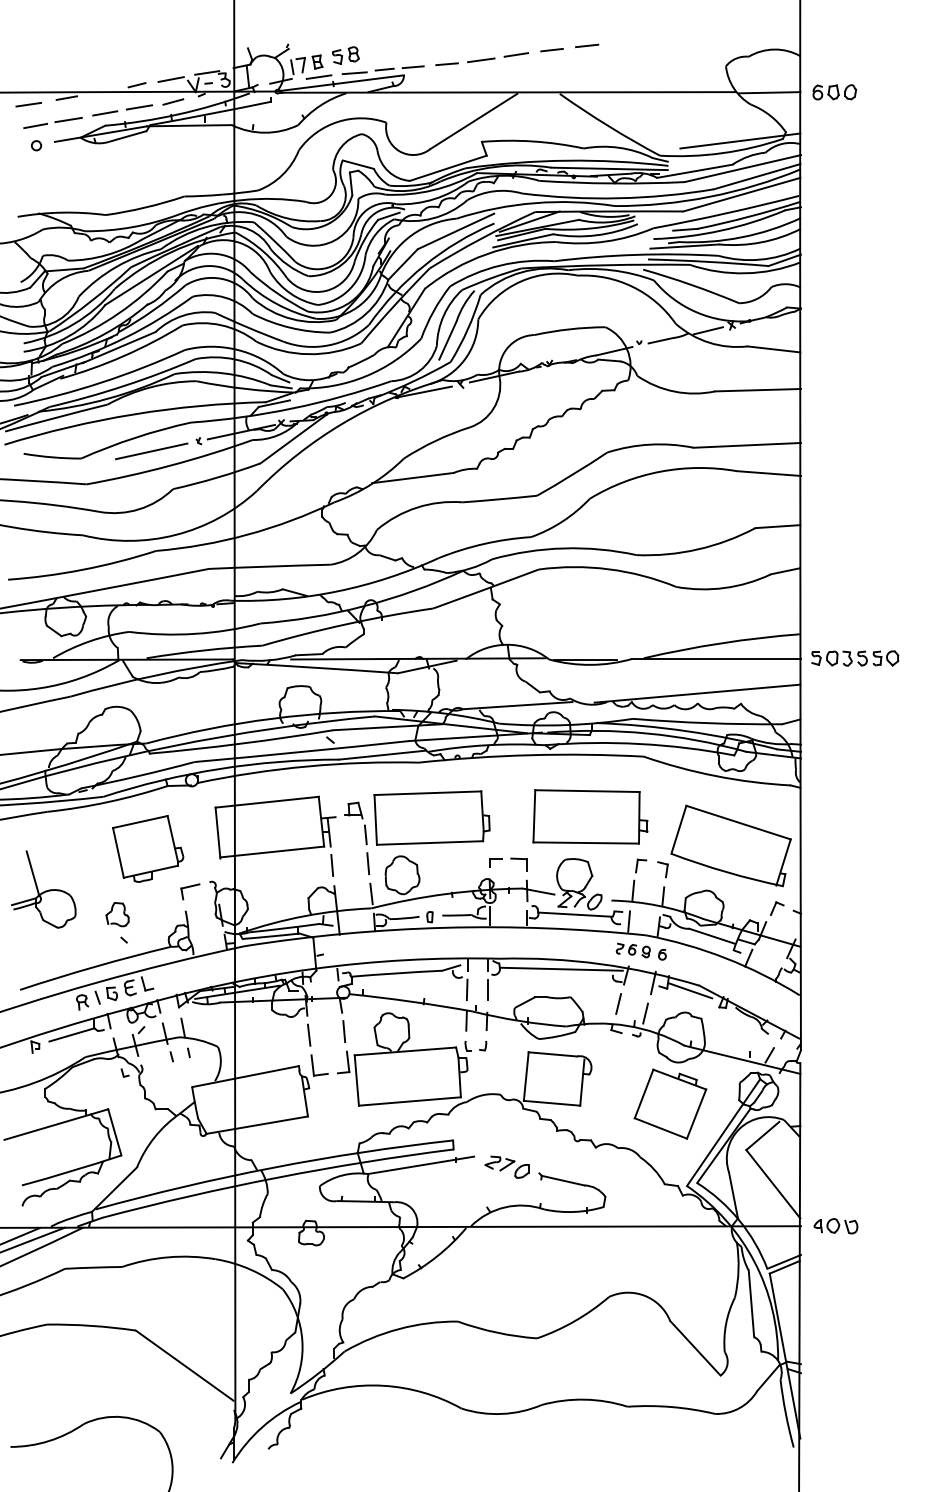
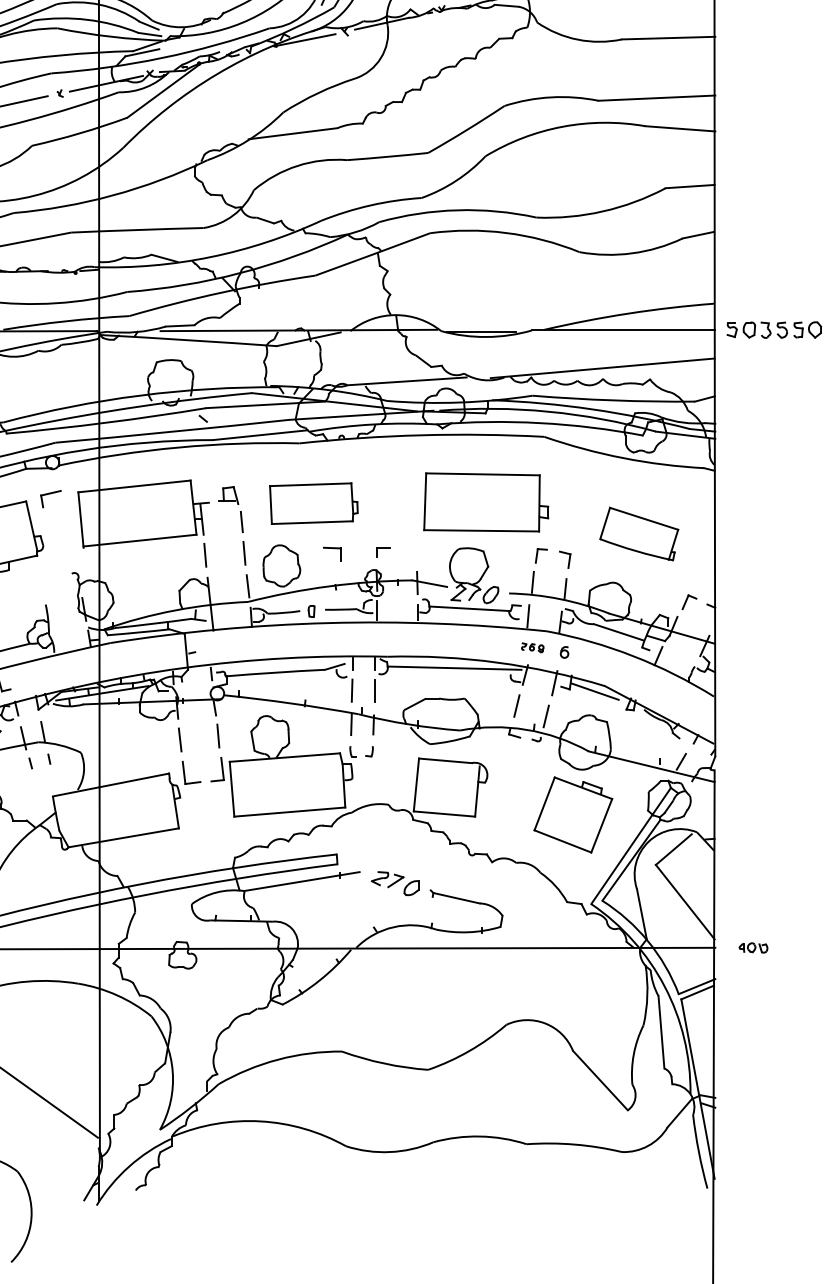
part: (431, 817) -> (313, 503), size x0.7
part: (730, 845) -> (638, 533), size x0.6
part: (518, 864) -> (331, 554), moved
part: (190, 891) -> (51, 498), moved
part: (632, 950) -> (532, 647), size x0.6
part: (835, 1226) -> (752, 948), size x0.6

